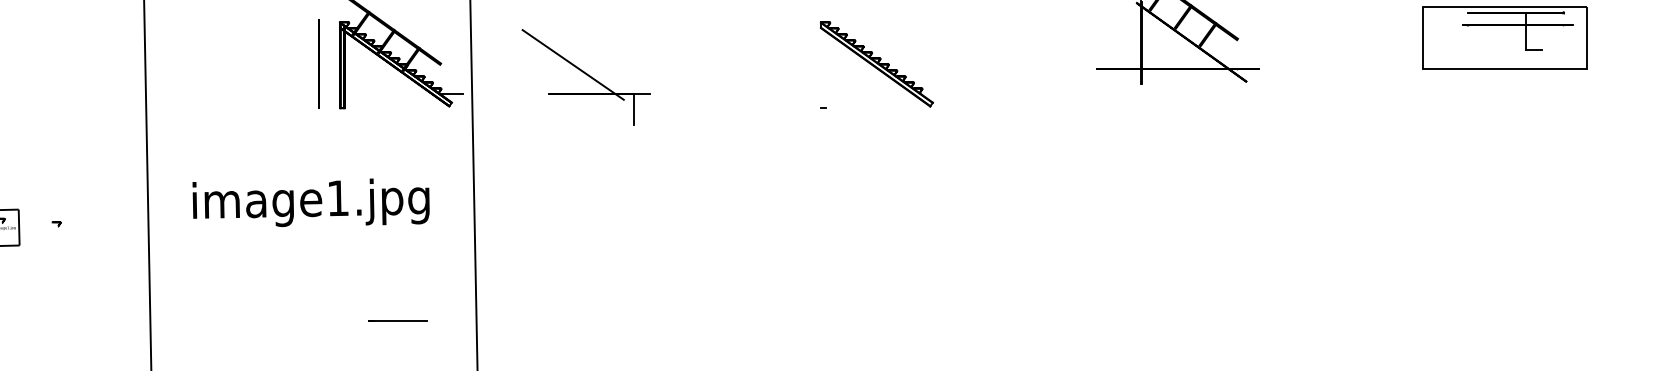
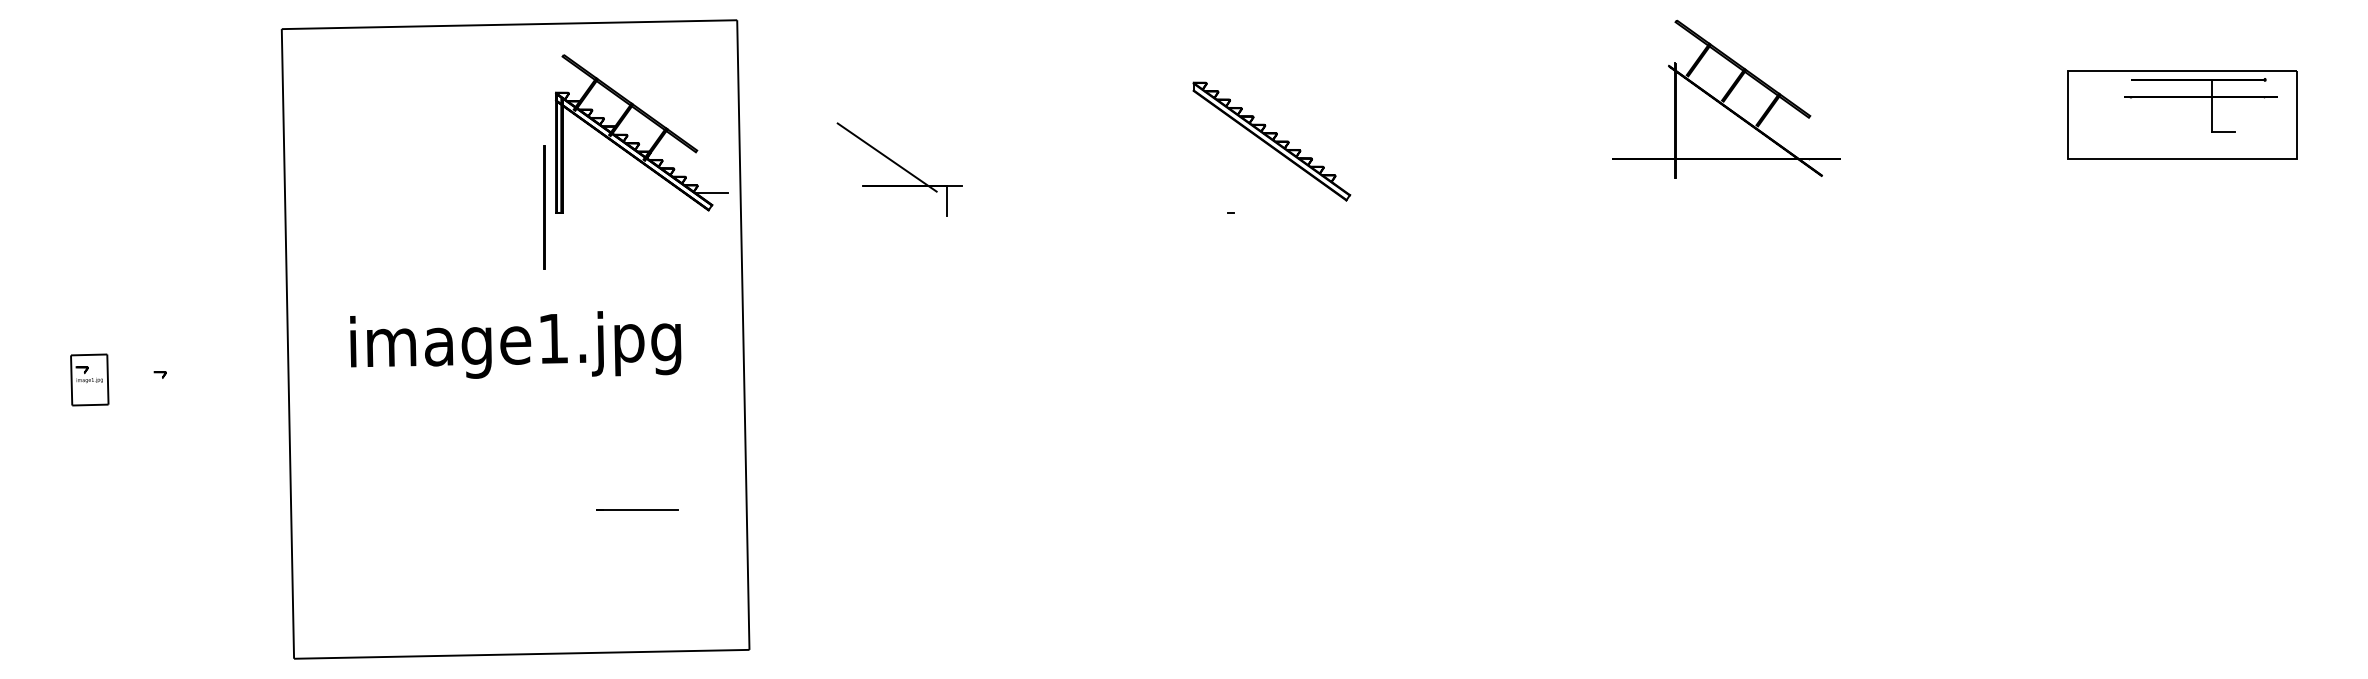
line: (318, 64) -> (544, 207), moved
part: (876, 64) -> (1271, 141), moved
part: (585, 77) -> (899, 169), size x0.7

